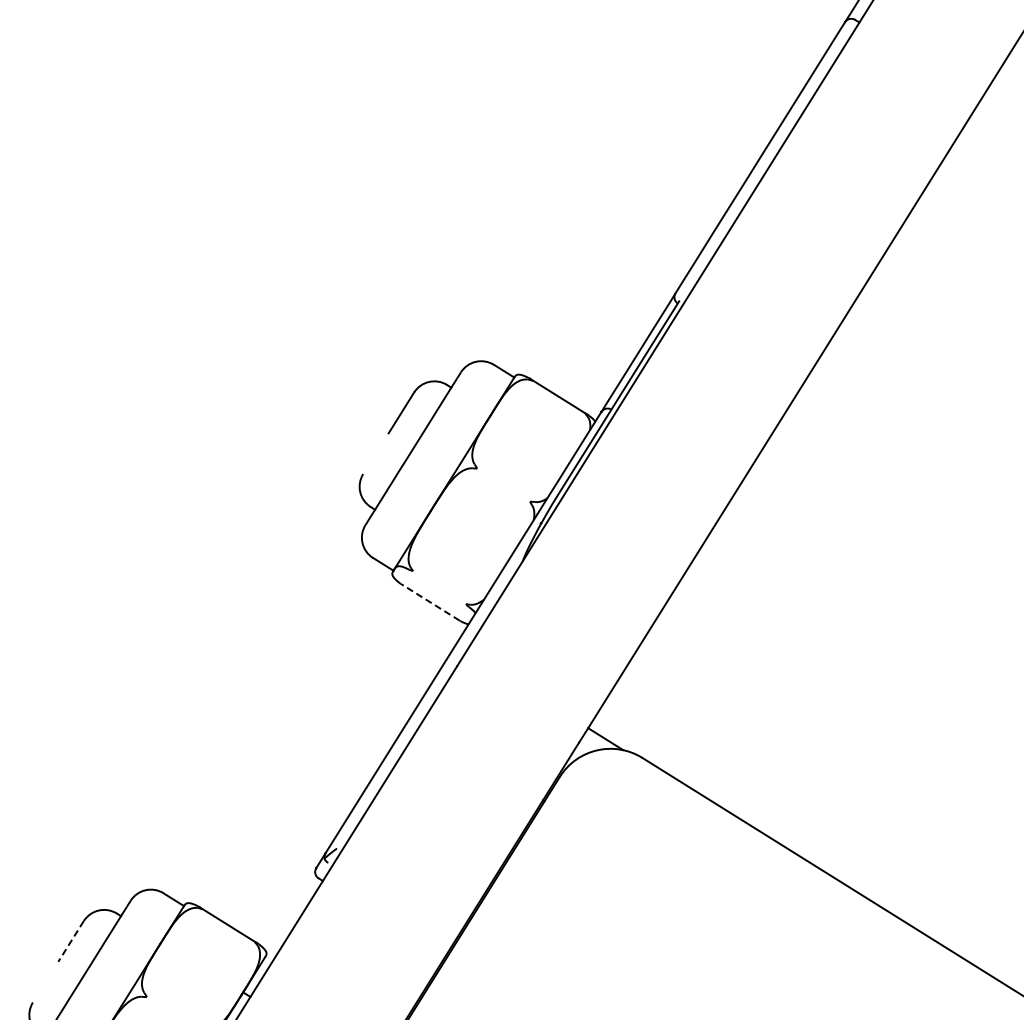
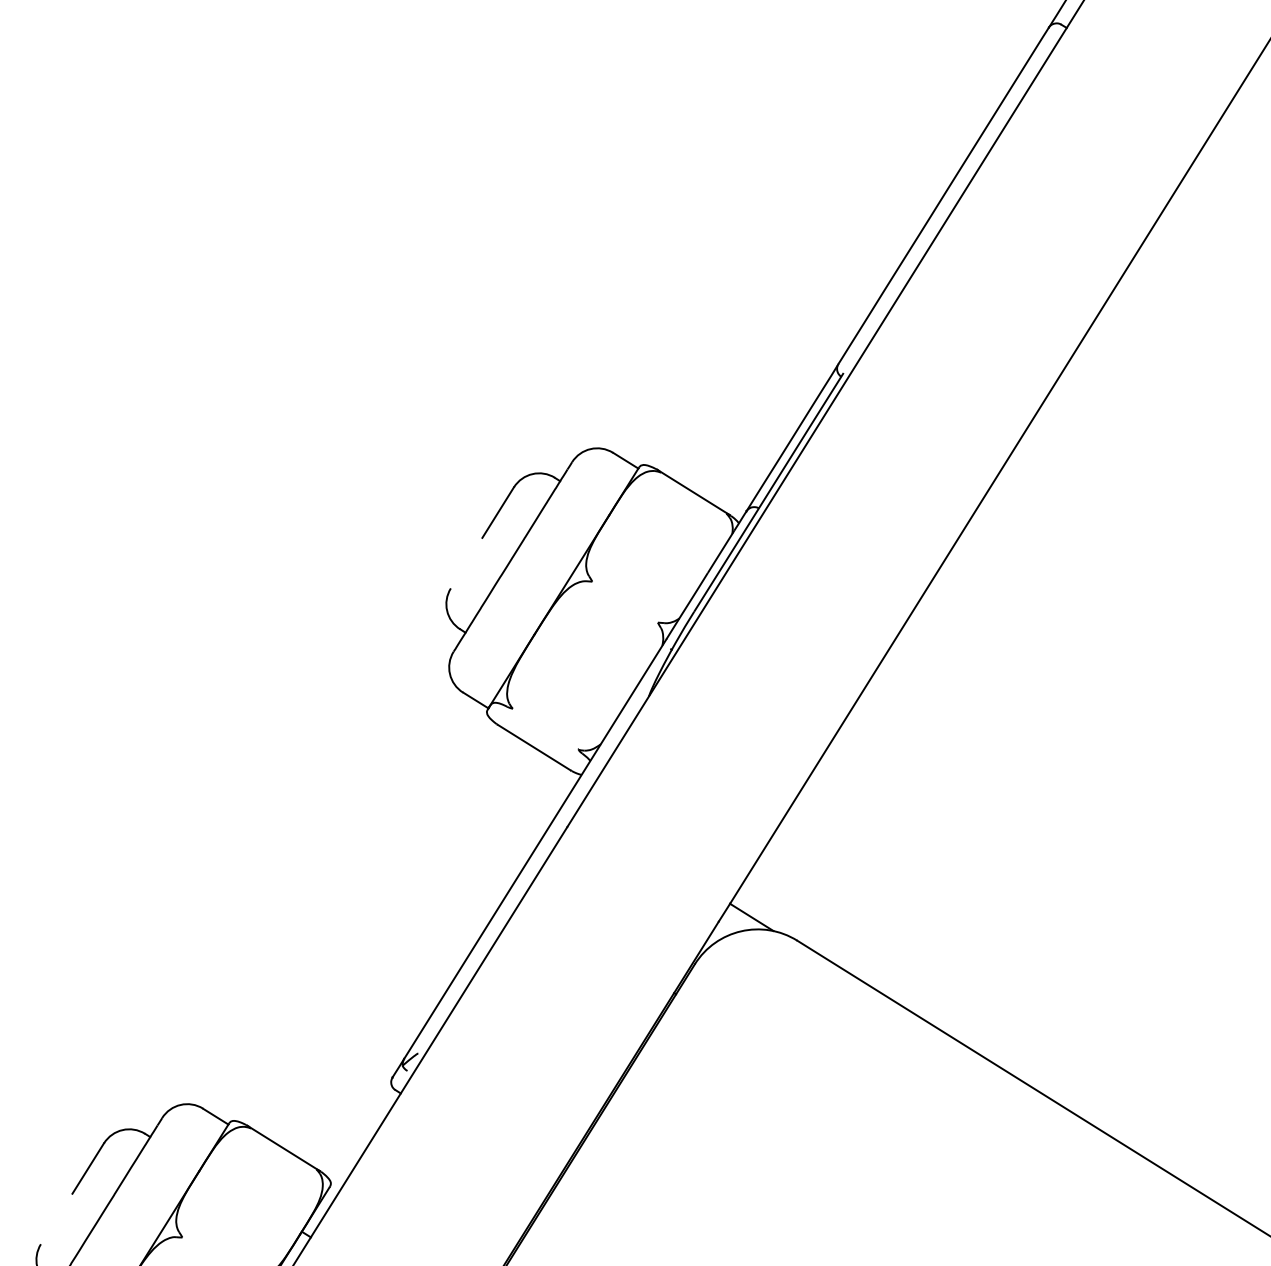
line: (430, 602) -> (534, 747), dashed -> solid
line: (71, 941) -> (88, 1168), dashed -> solid

